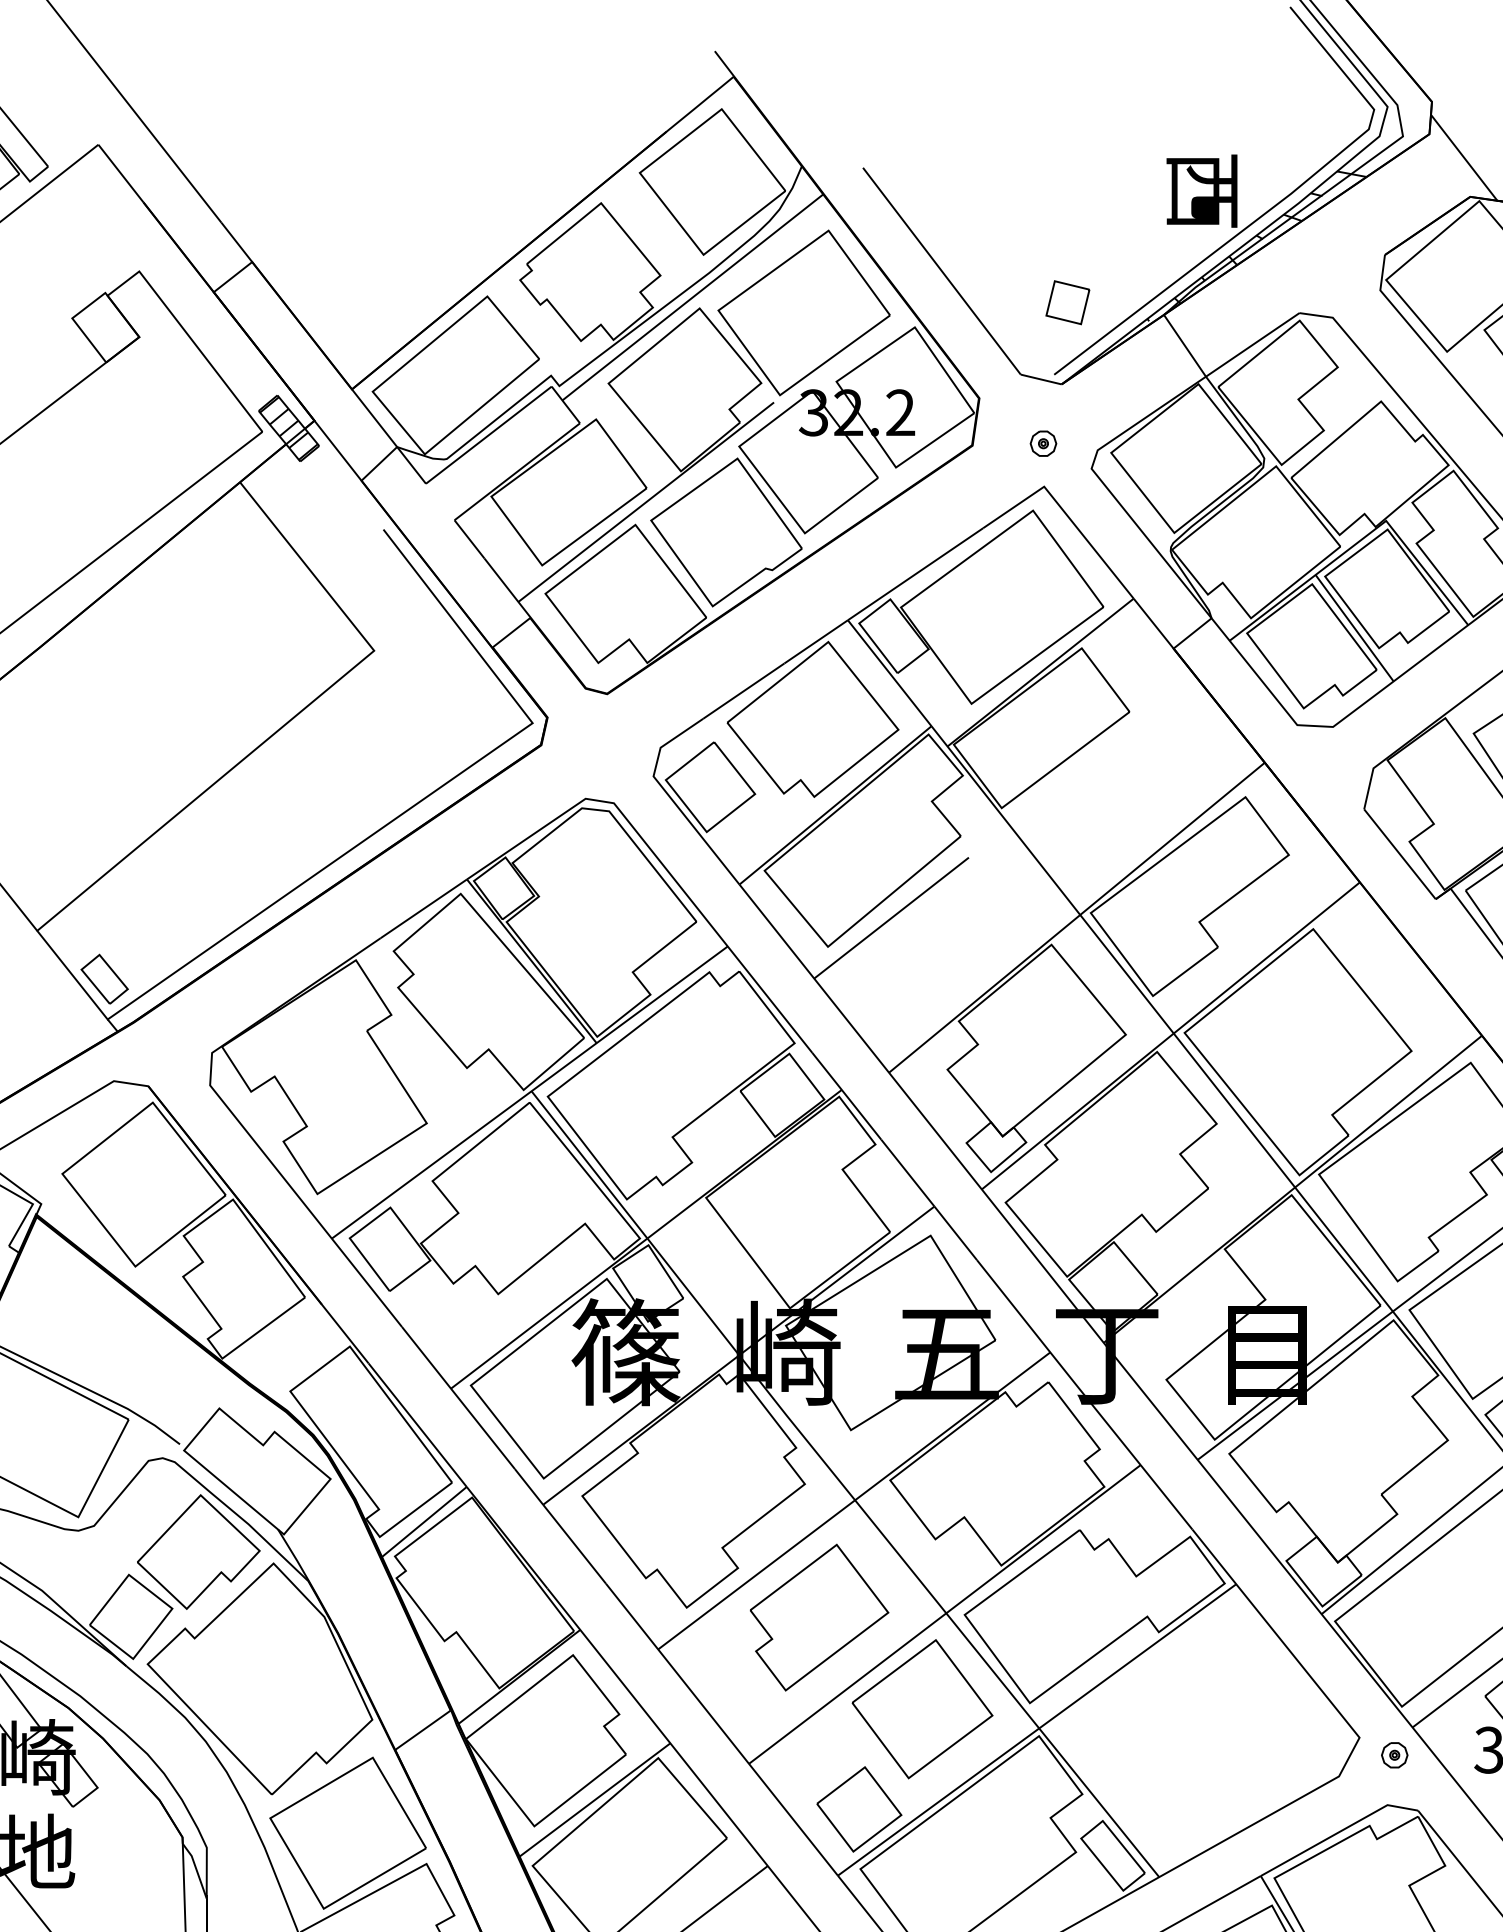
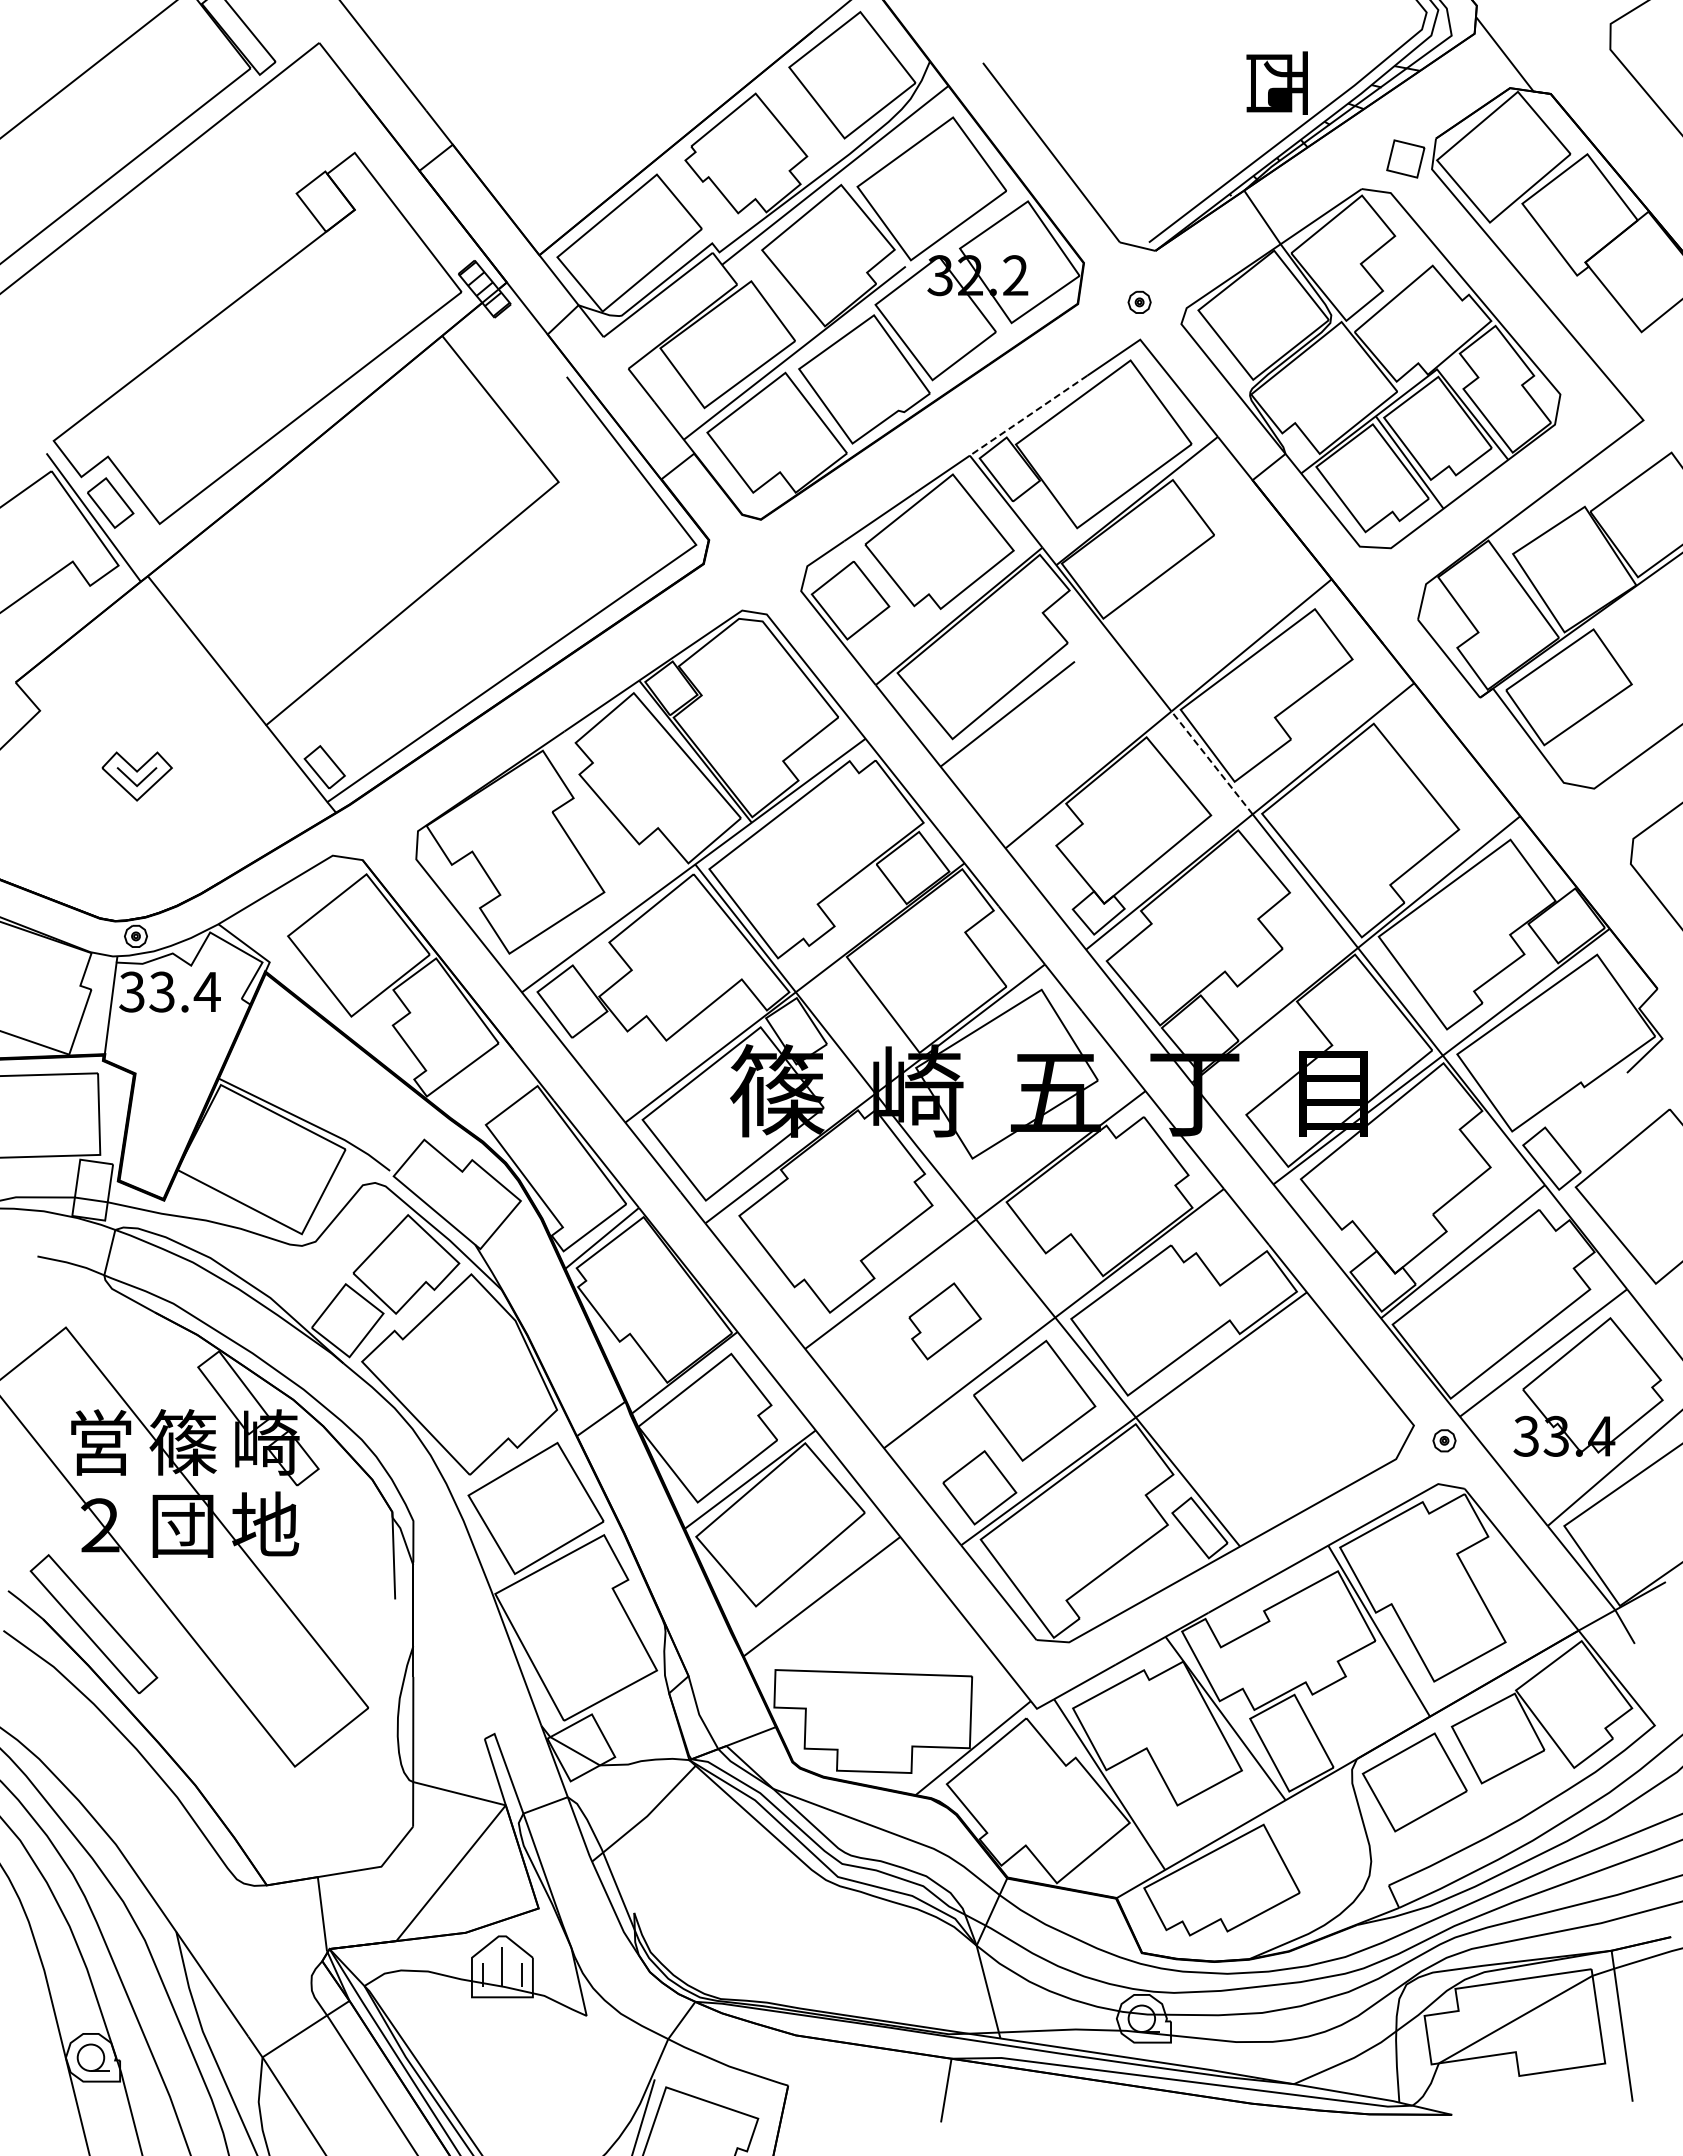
part: (1067, 302) -> (1405, 158), moved
line: (915, 574) -> (1028, 415), solid -> dashed
line: (1127, 973) -> (1212, 762), solid -> dashed
part: (818, 1617) -> (944, 1321), size x0.6

